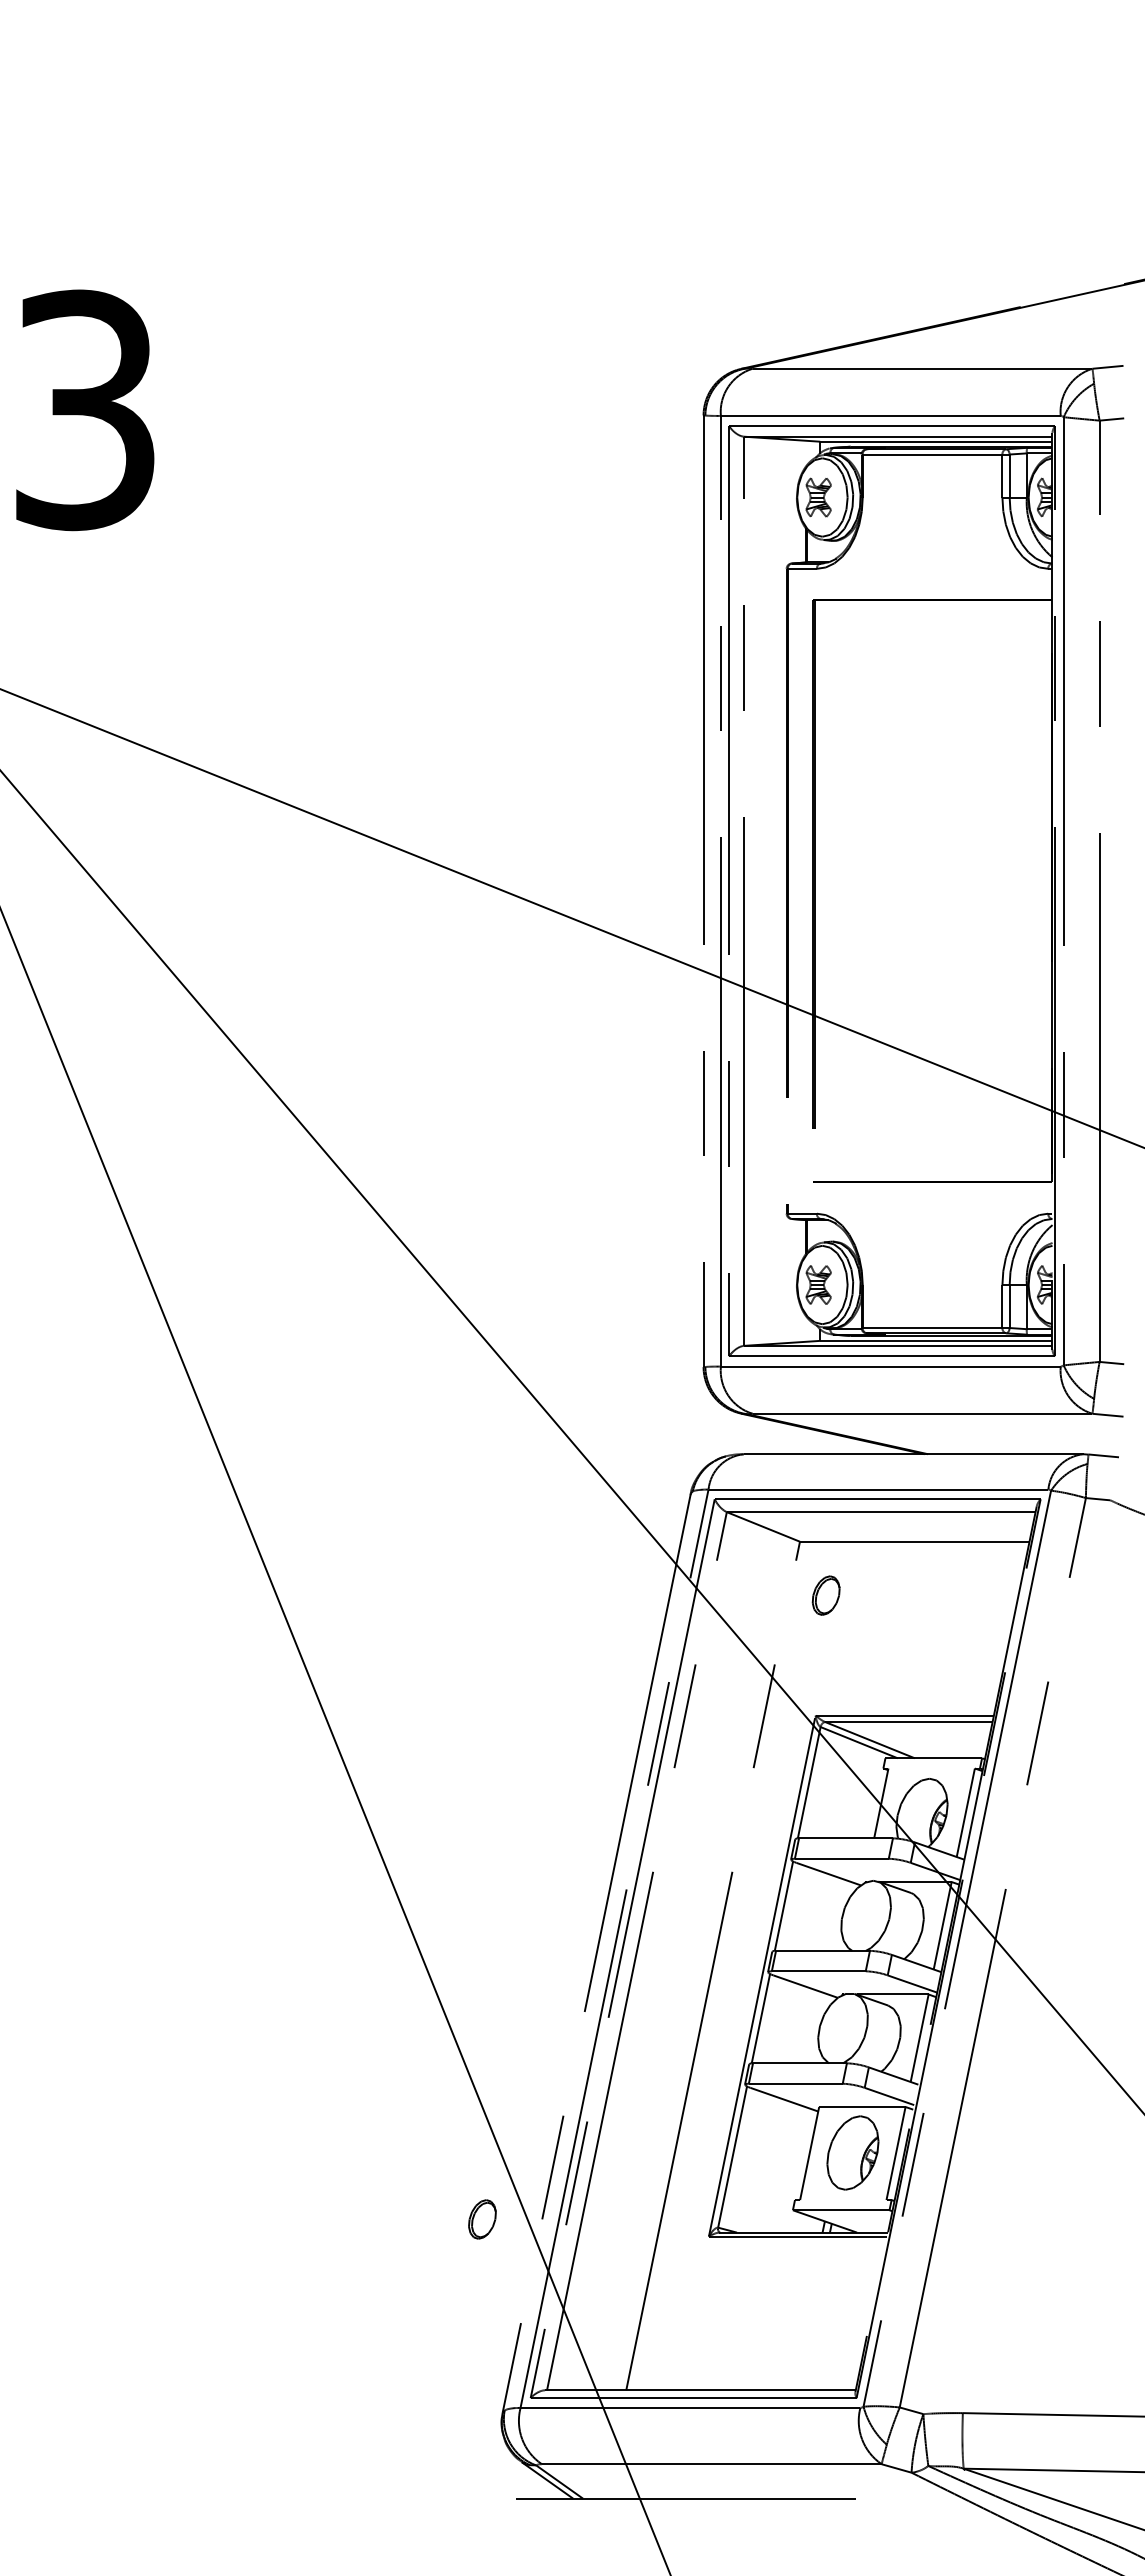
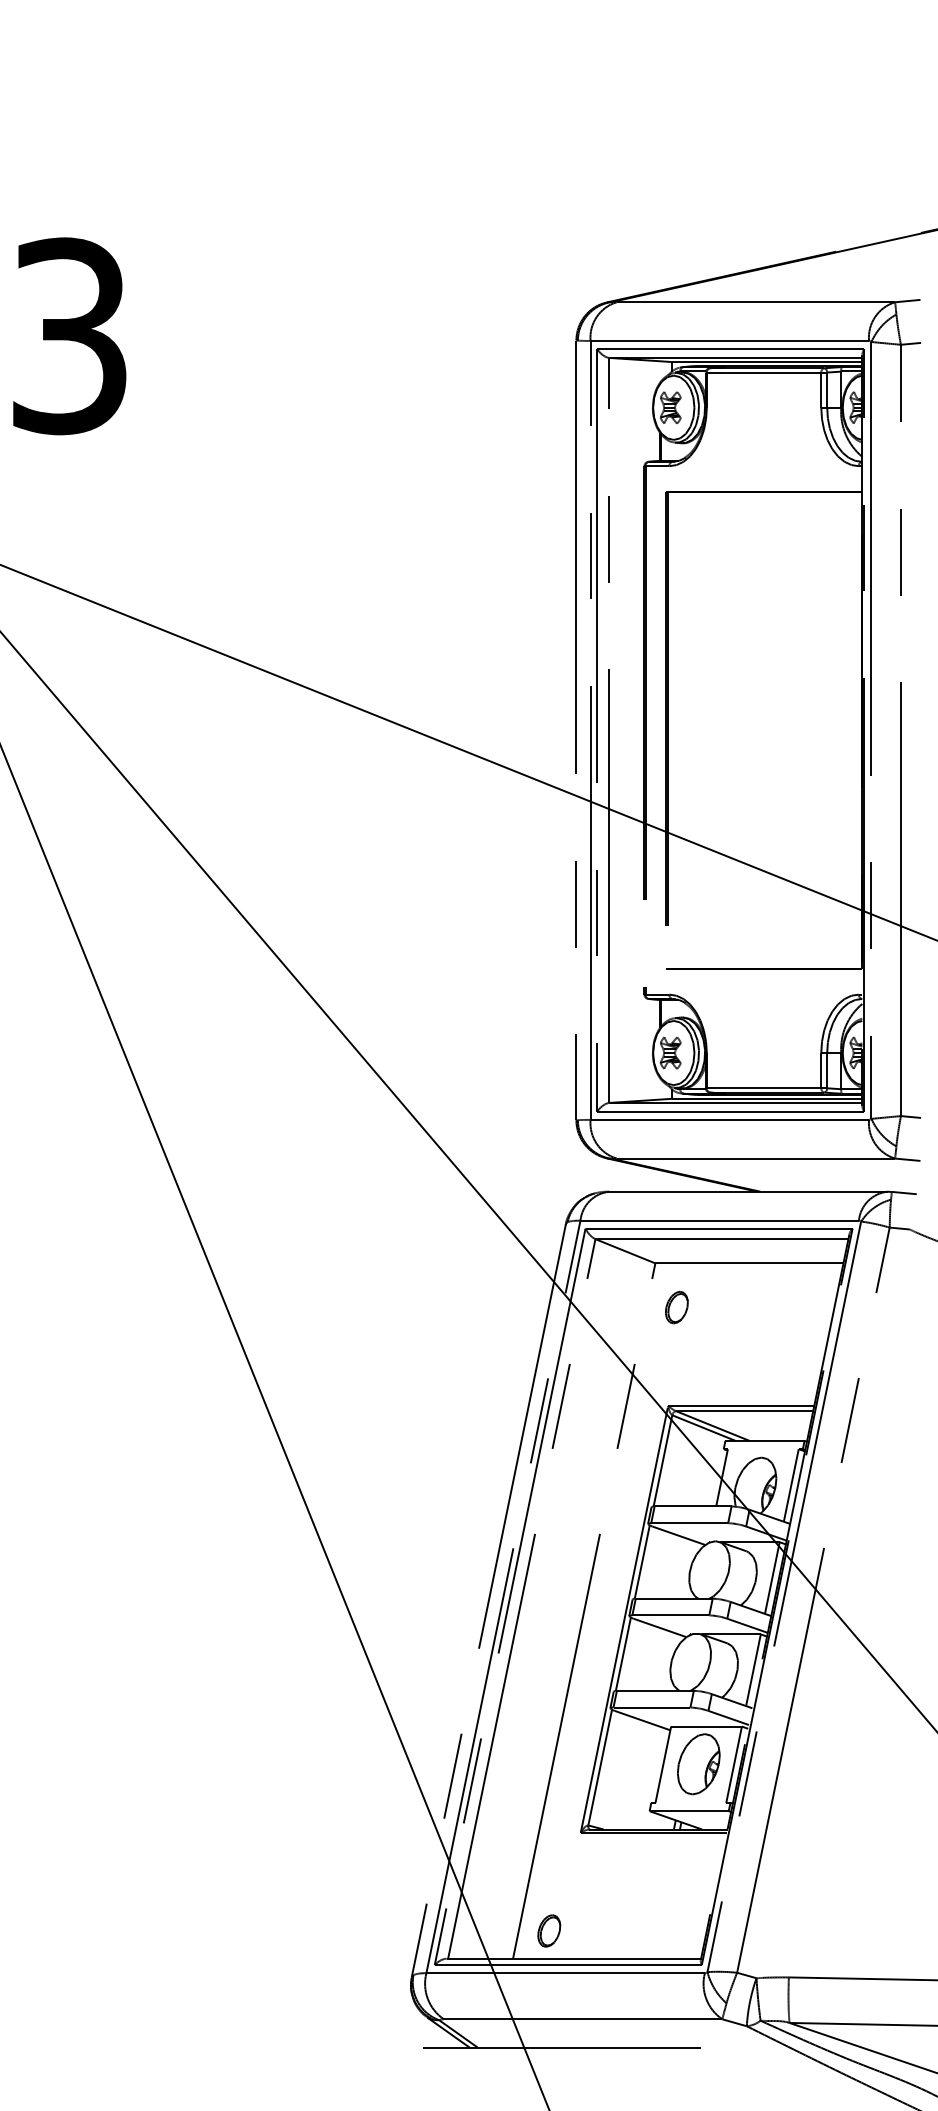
part: (482, 2219) -> (549, 1931), moved

